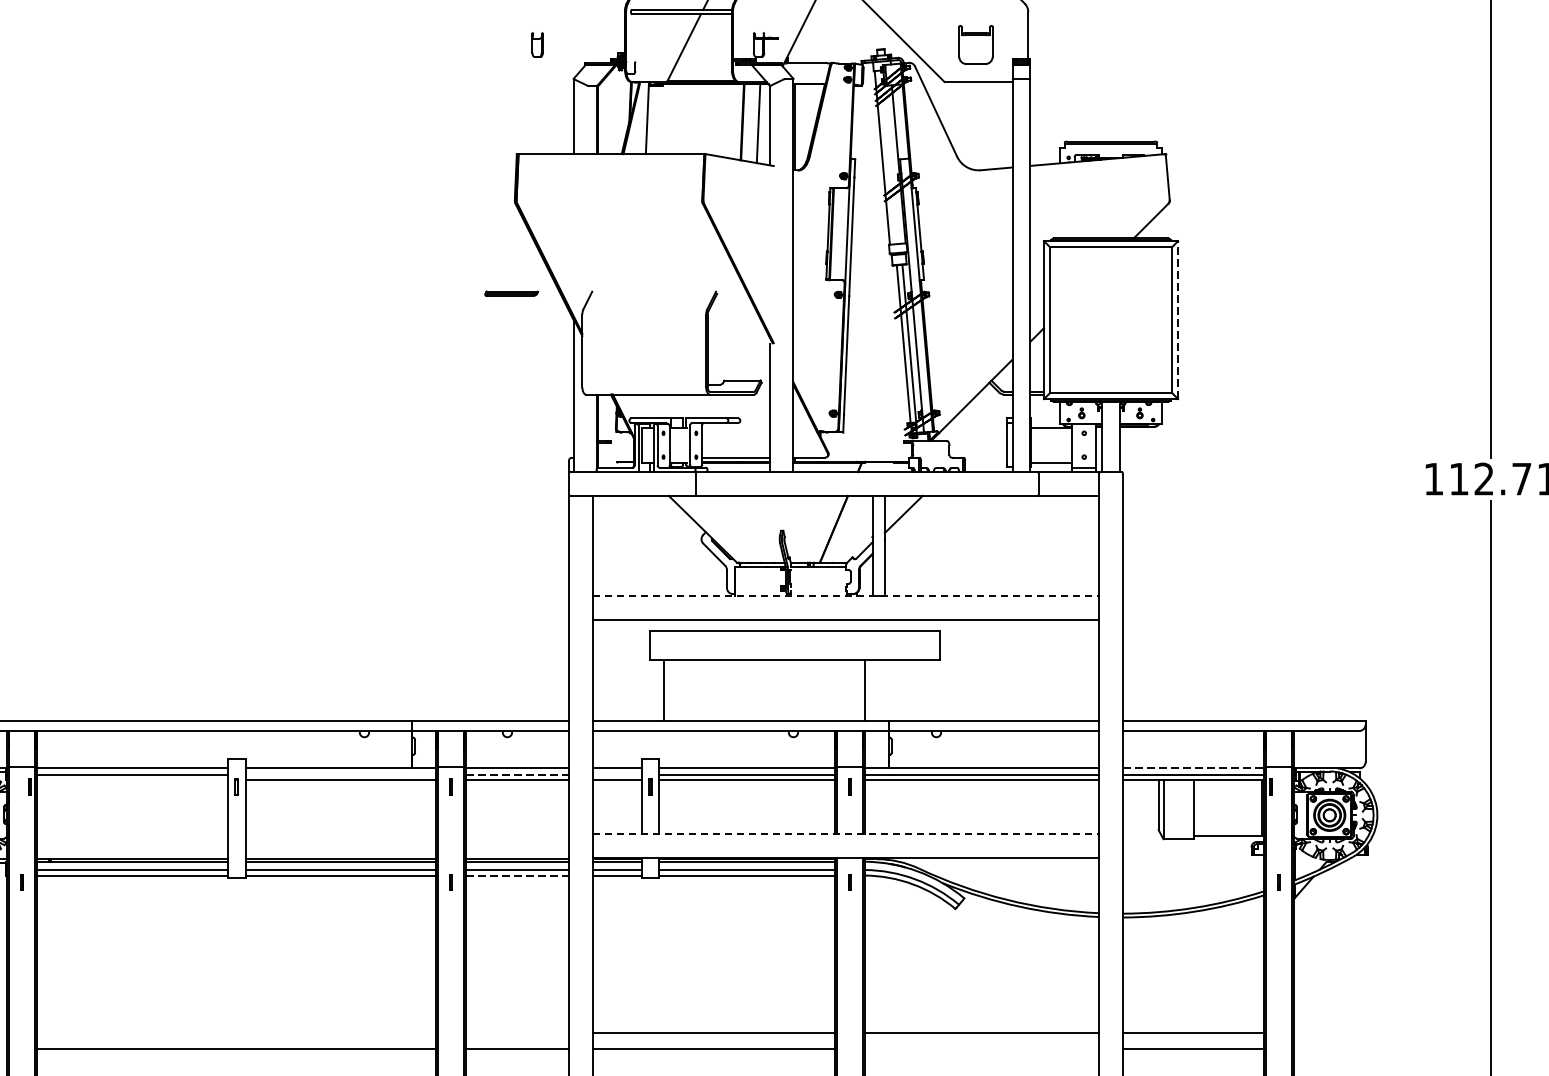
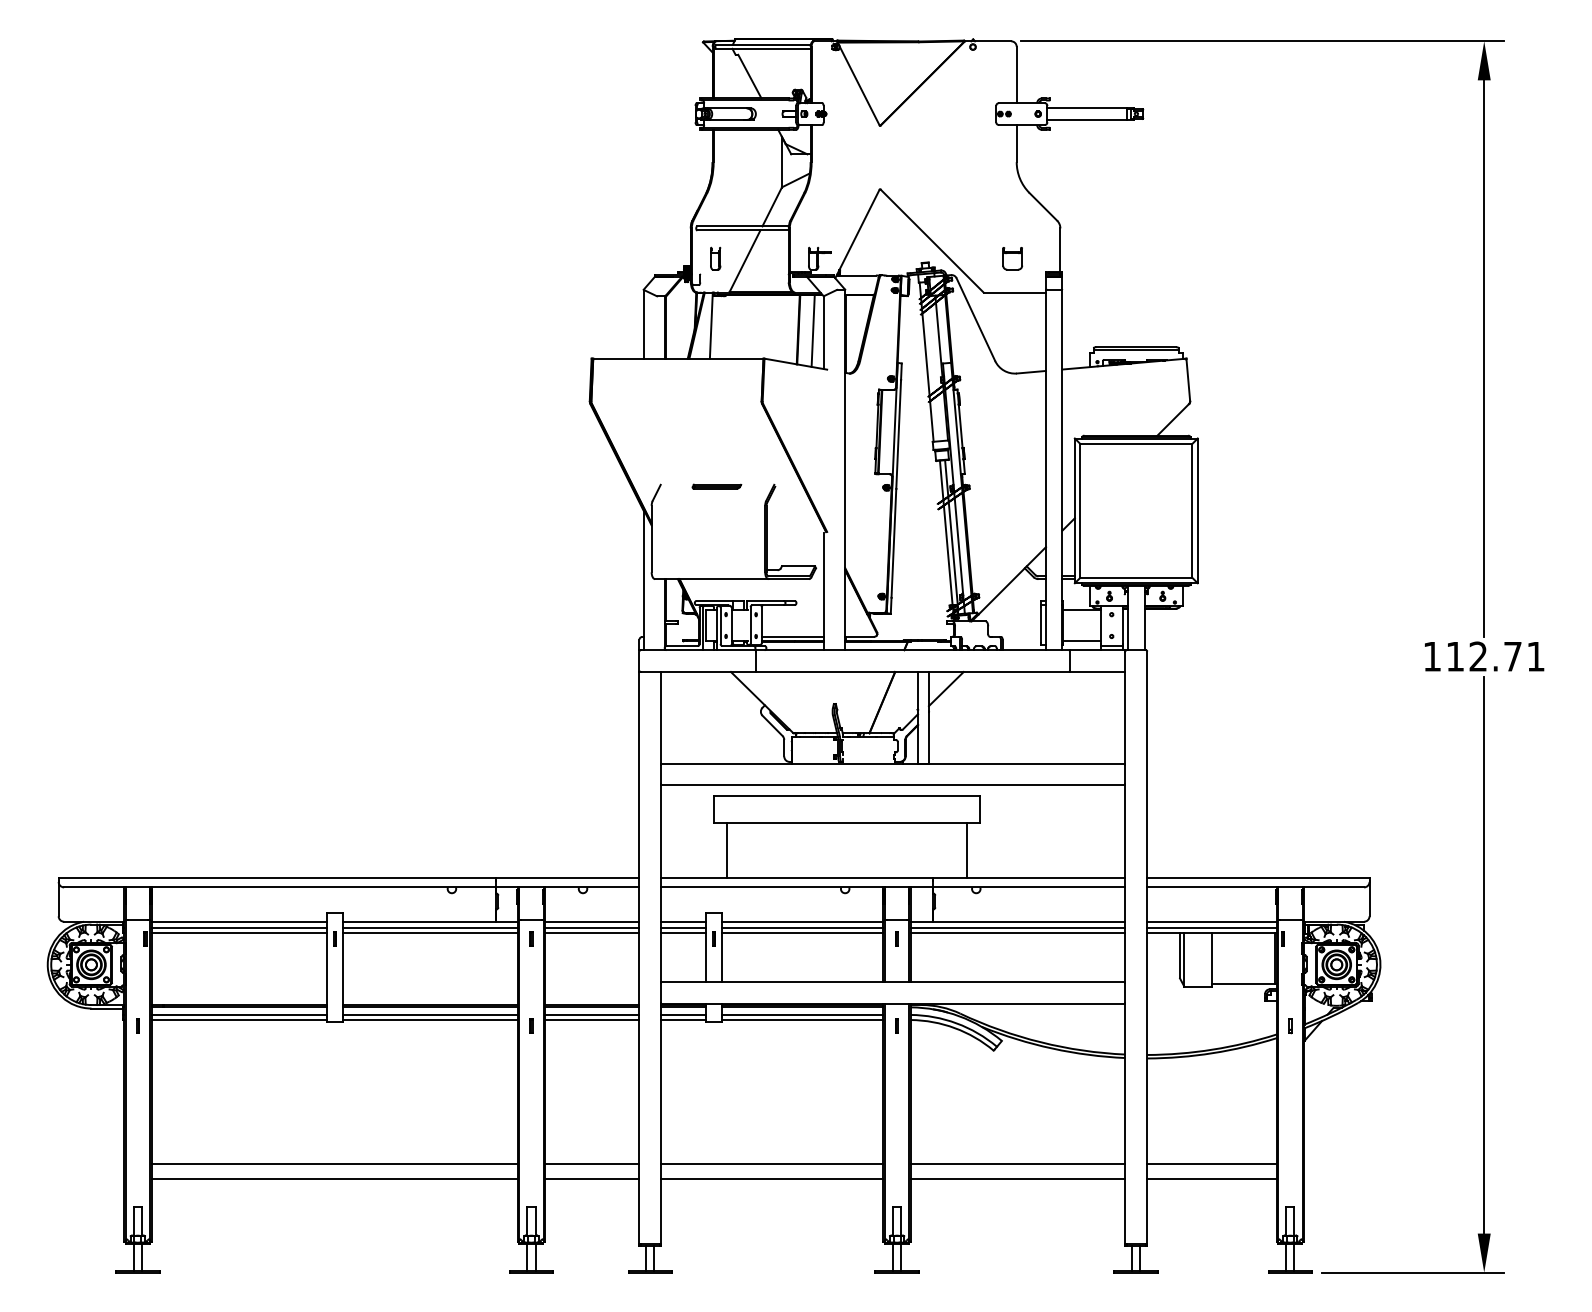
part: (537, 44) -> (715, 258), moved
part: (975, 44) -> (1012, 258), size x0.62
part: (511, 293) -> (716, 486), moved
line: (1177, 319) -> (1197, 510), dashed -> solid
line: (846, 595) -> (893, 763), dashed -> solid
line: (864, 690) -> (966, 850), moved
line: (1193, 768) -> (1211, 921), dashed -> solid
line: (339, 774) -> (429, 927), added
line: (517, 774) -> (592, 927), dashed -> solid
line: (617, 774) -> (683, 927), added
line: (131, 780) -> (238, 932), added
line: (846, 834) -> (893, 982), dashed -> solid
line: (517, 876) -> (592, 1020), dashed -> solid
line: (236, 1033) -> (334, 1164), added
line: (517, 1033) -> (592, 1164), added
line: (981, 1048) -> (1017, 1178), added

